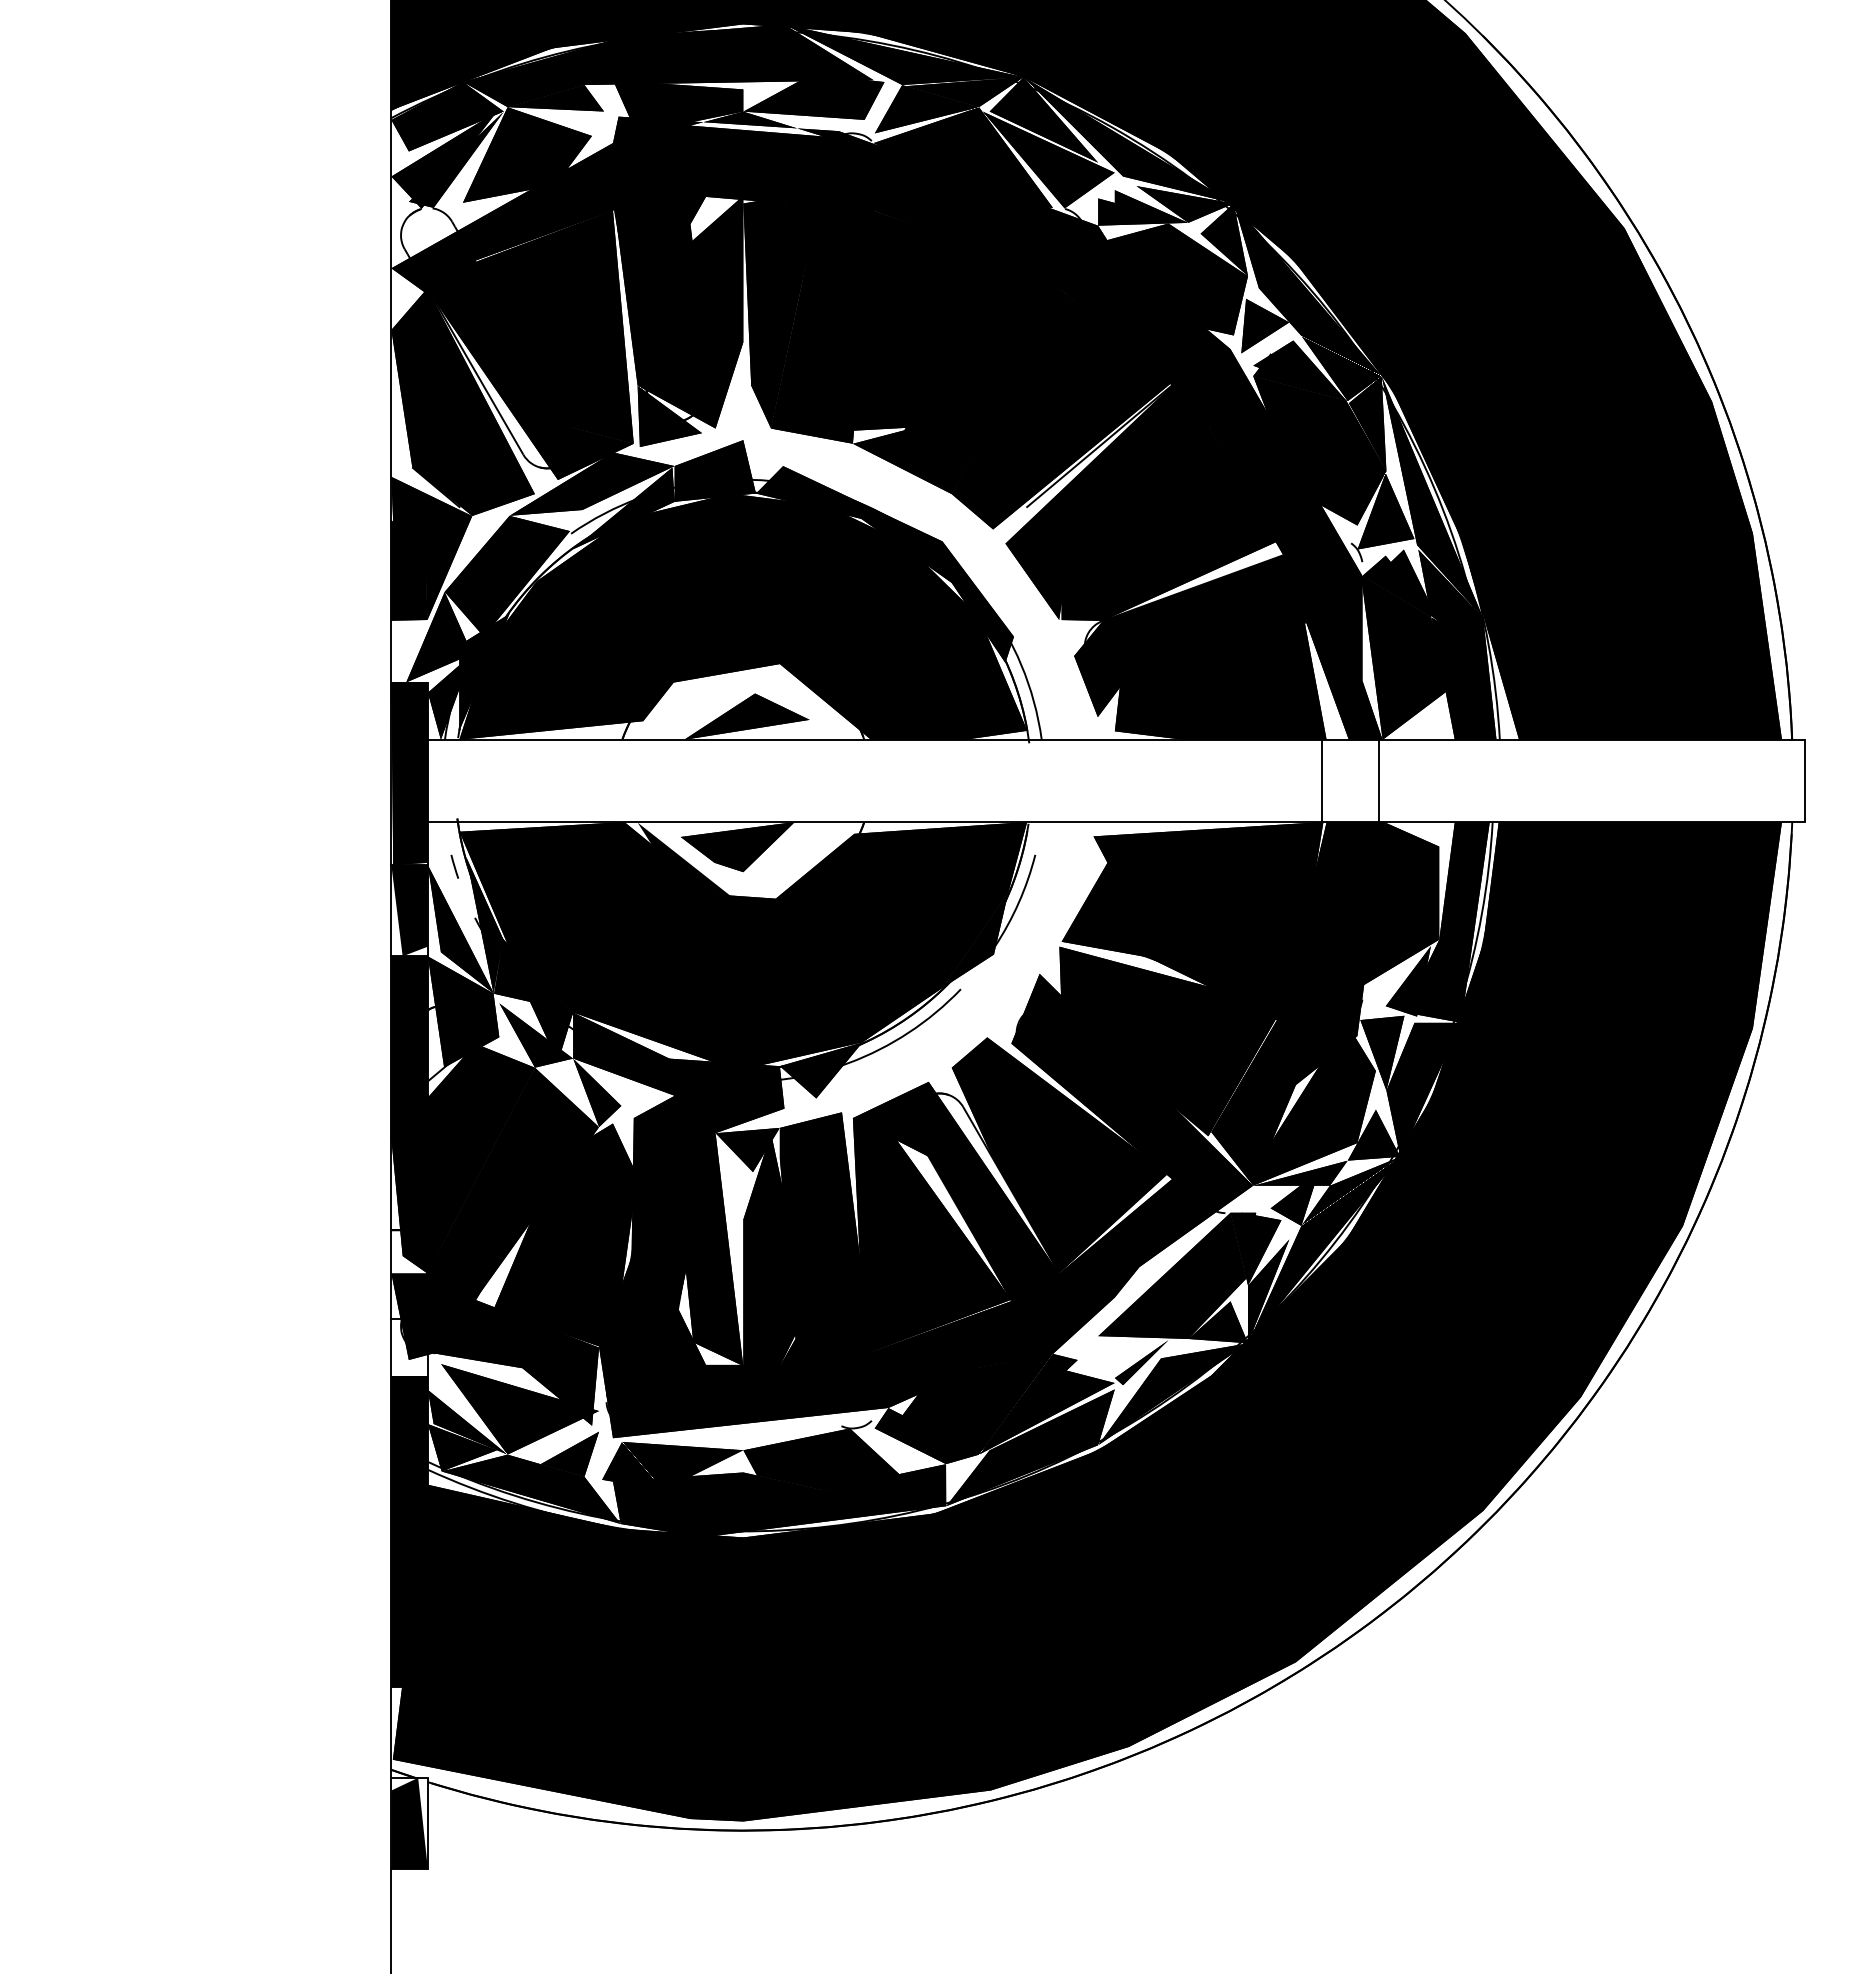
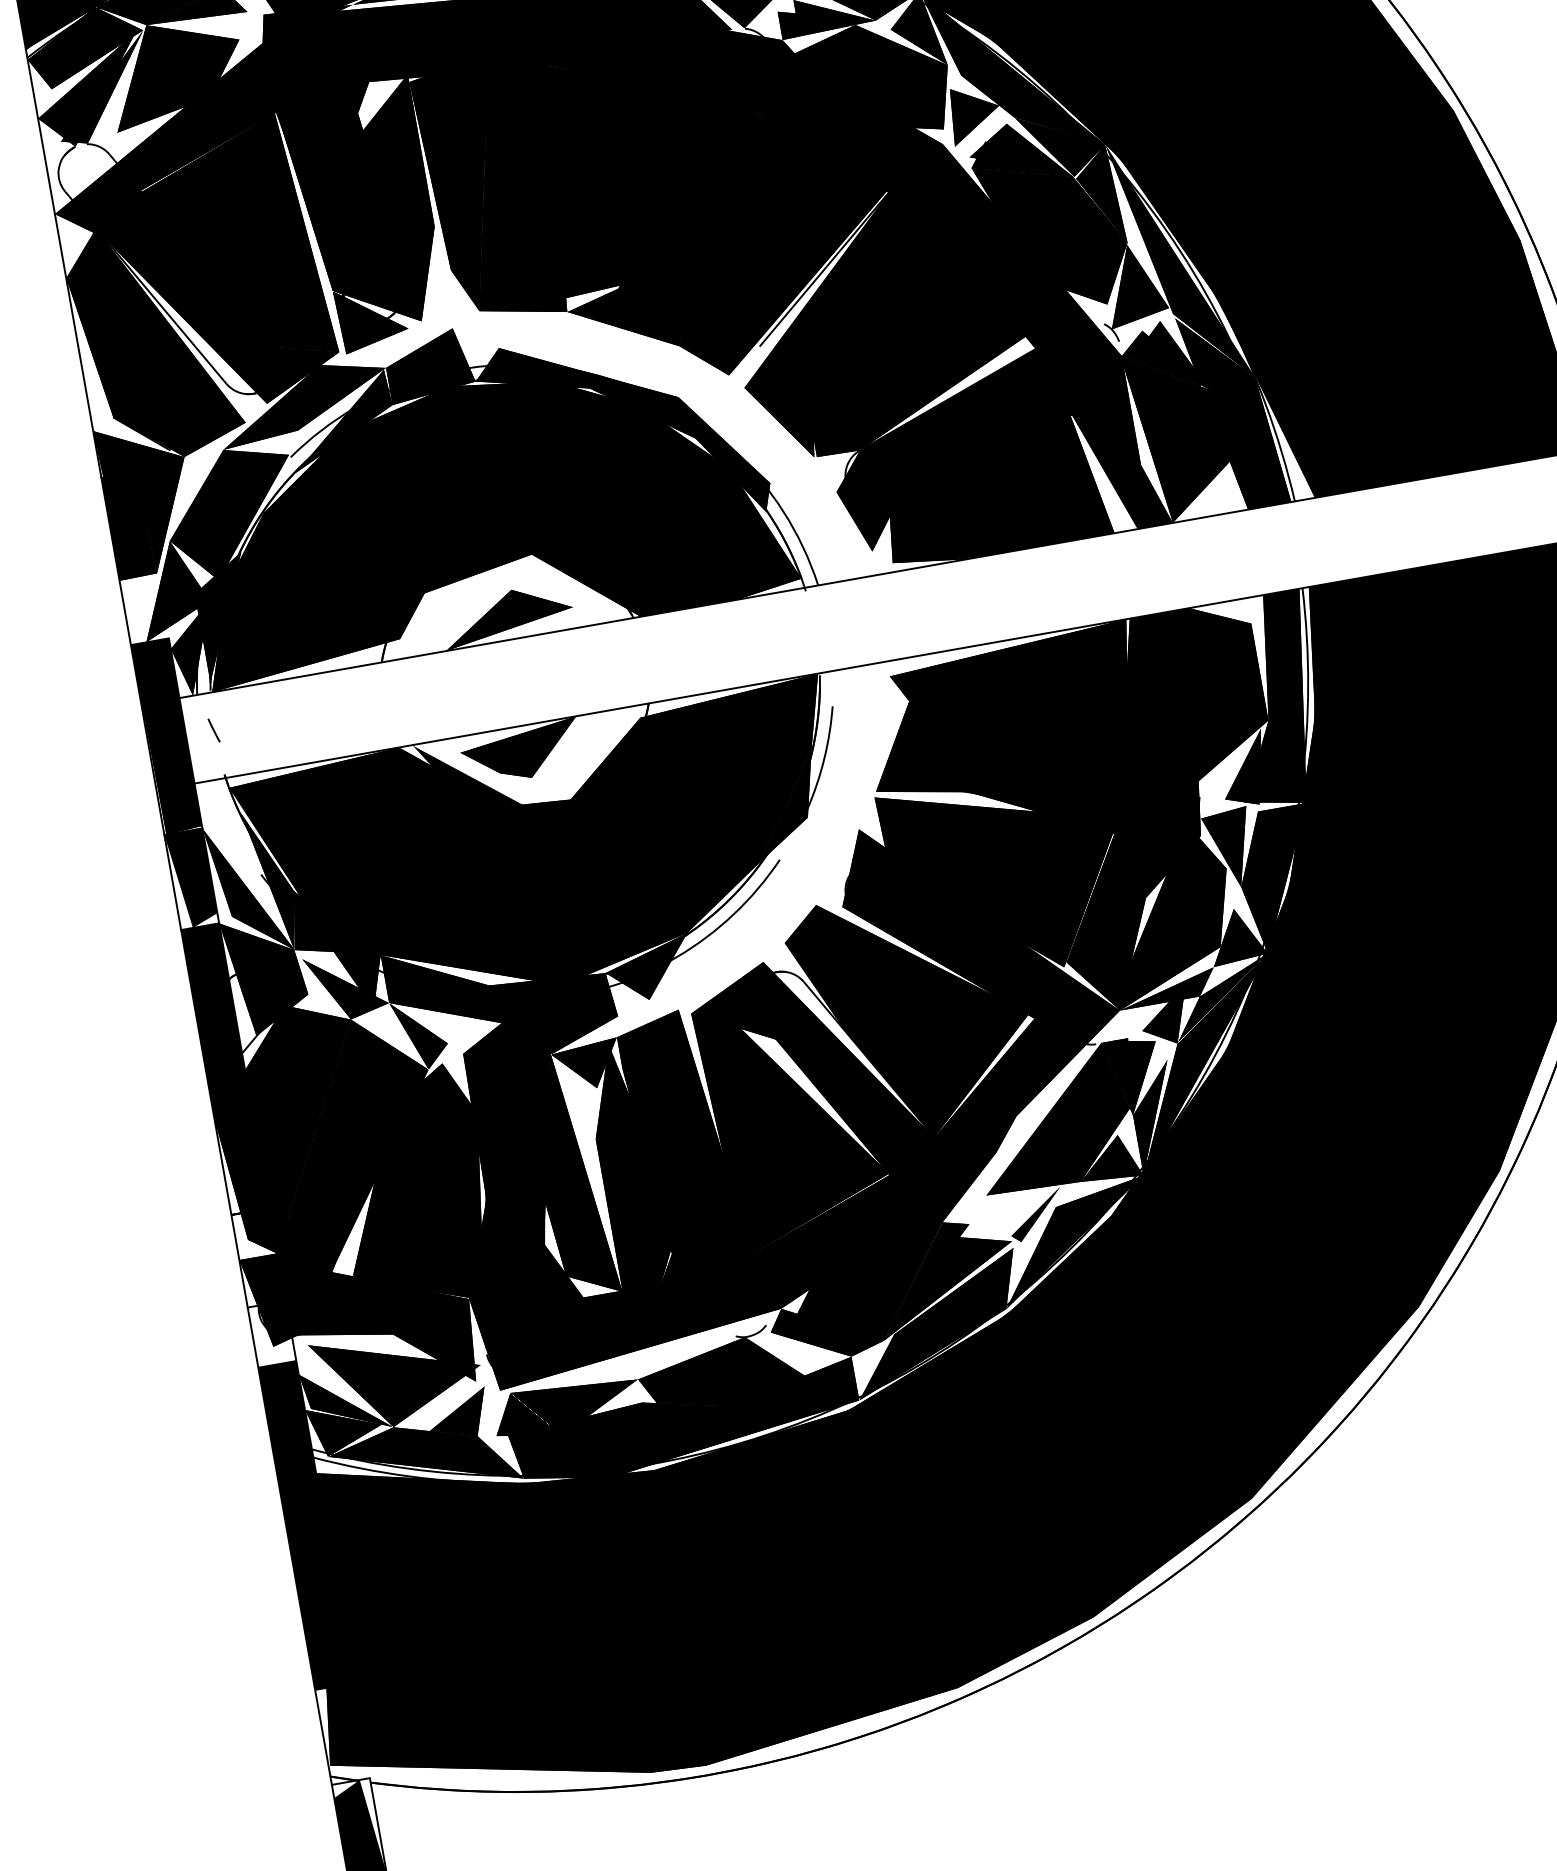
line: (1321, 780) -> (1116, 576), removed
line: (1379, 780) -> (1177, 565), removed
line: (454, 866) -> (213, 730), moved

